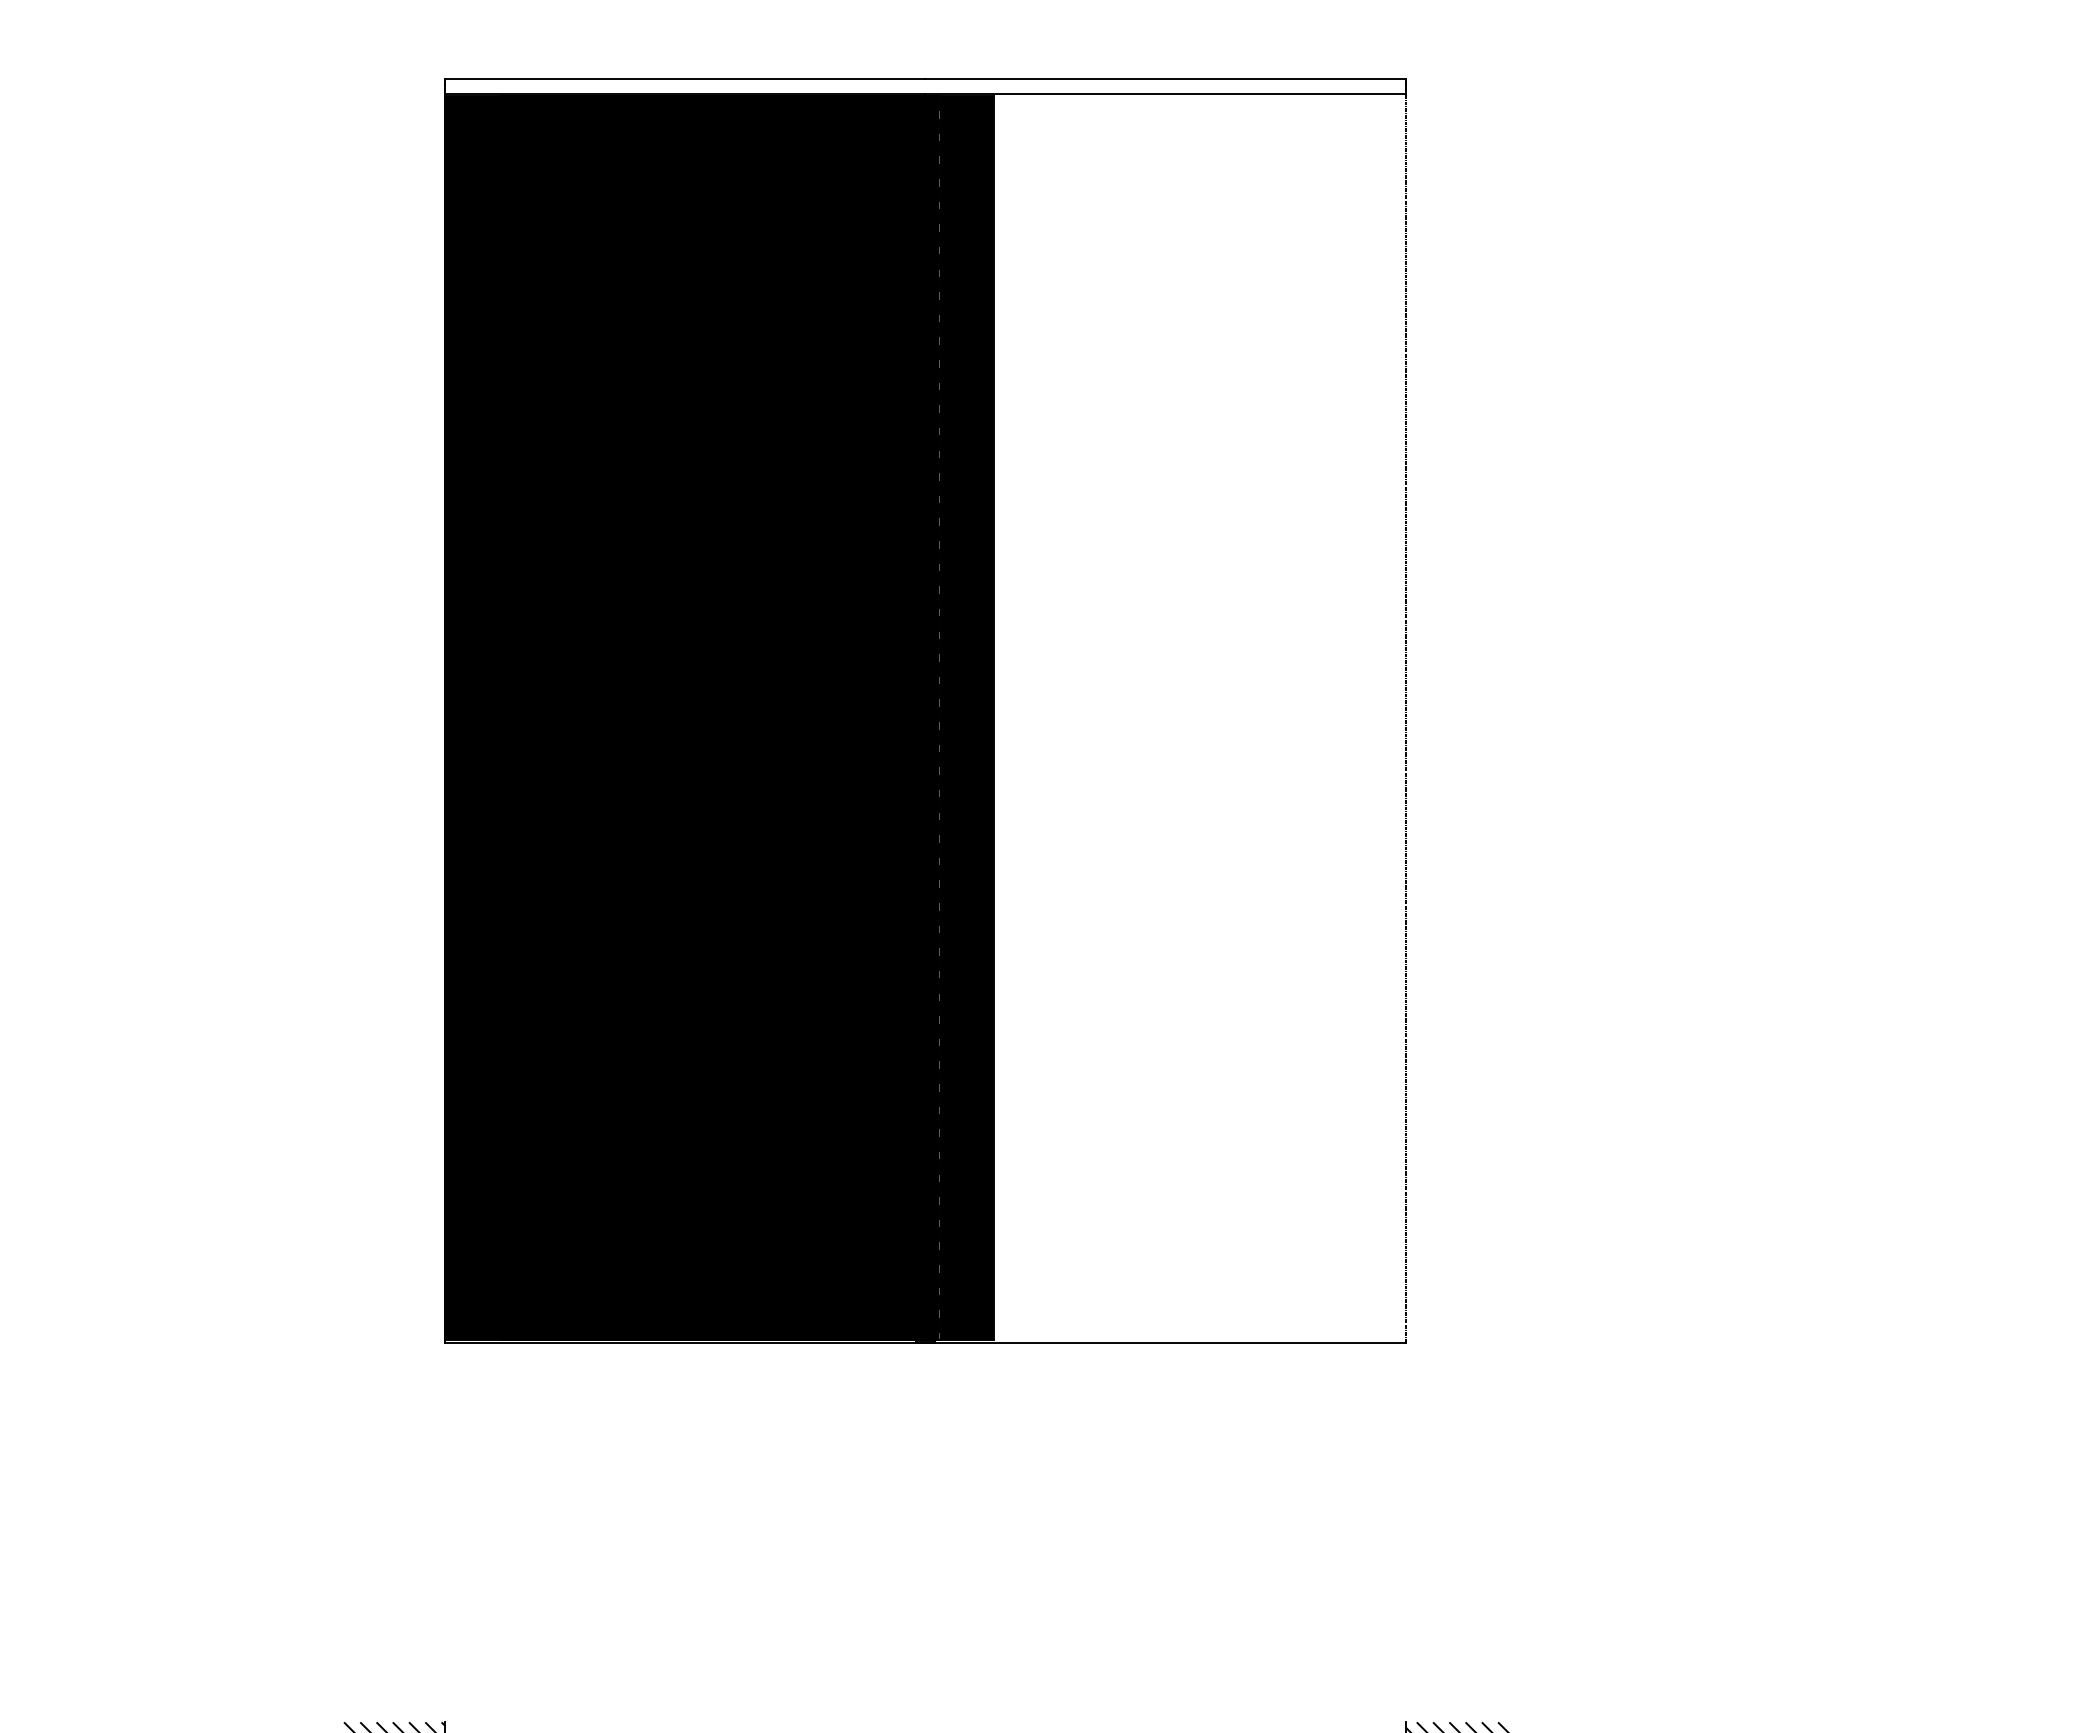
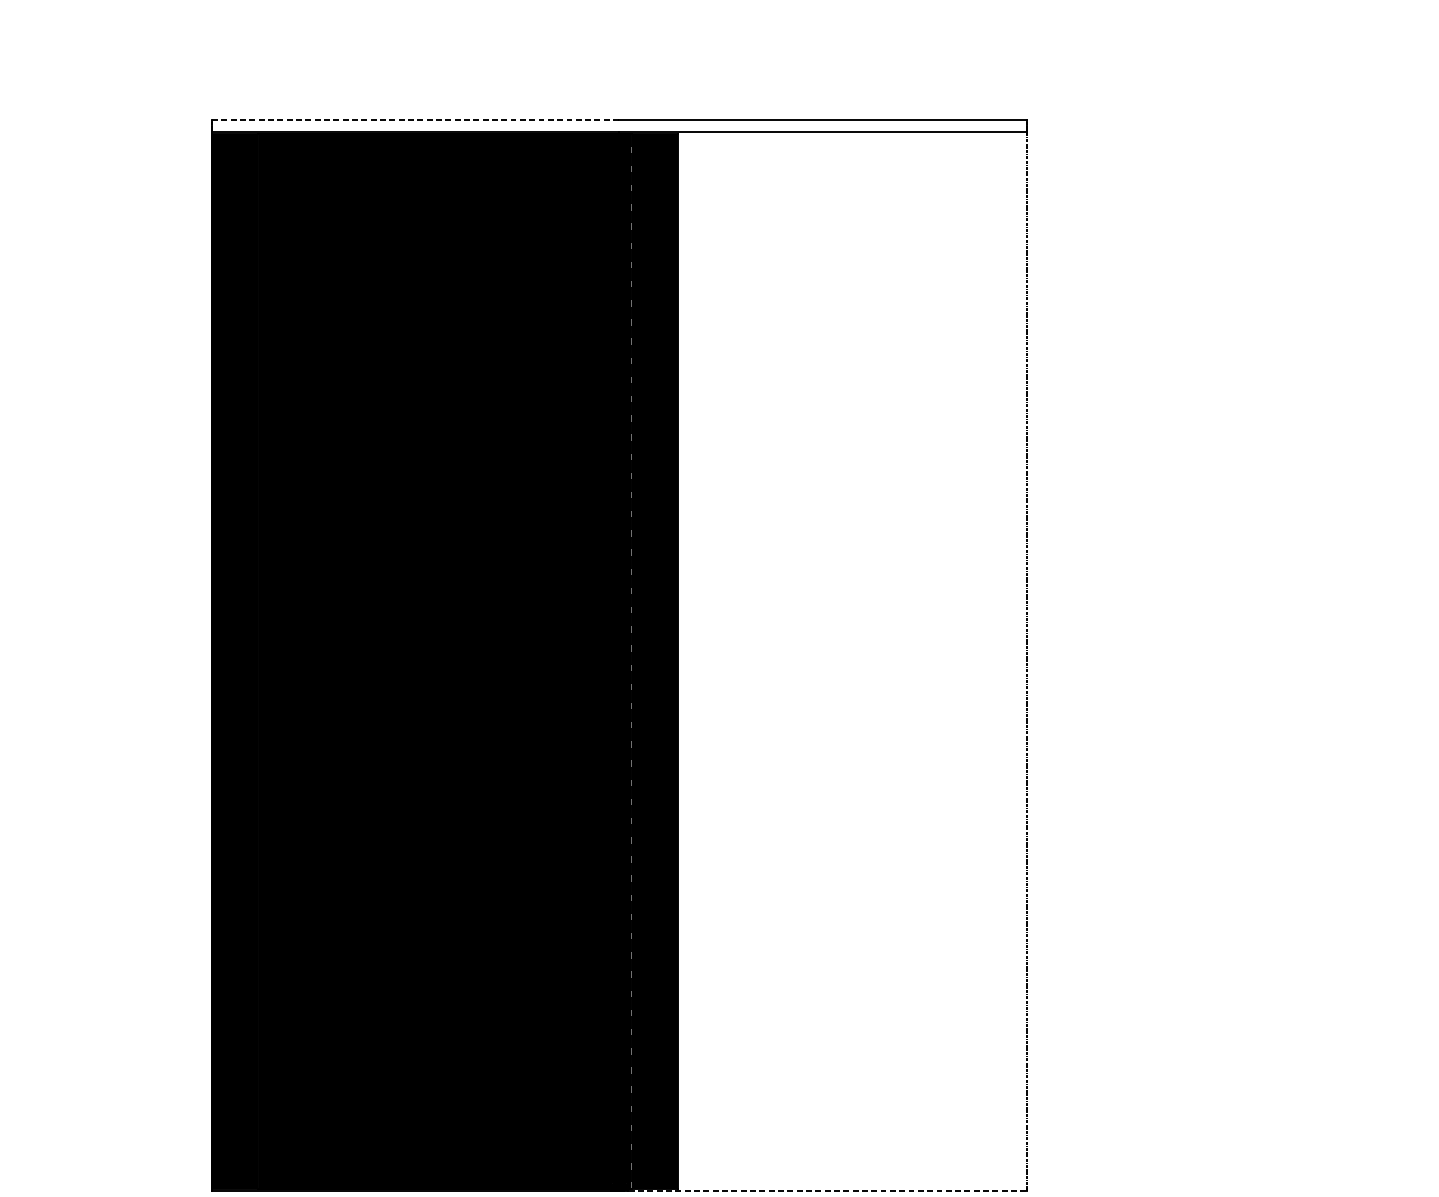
line: (685, 79) -> (416, 119), solid -> dashed
line: (1166, 1342) -> (823, 1190), solid -> dashed

